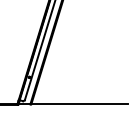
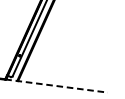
line: (73, 104) -> (57, 86), solid -> dashed

